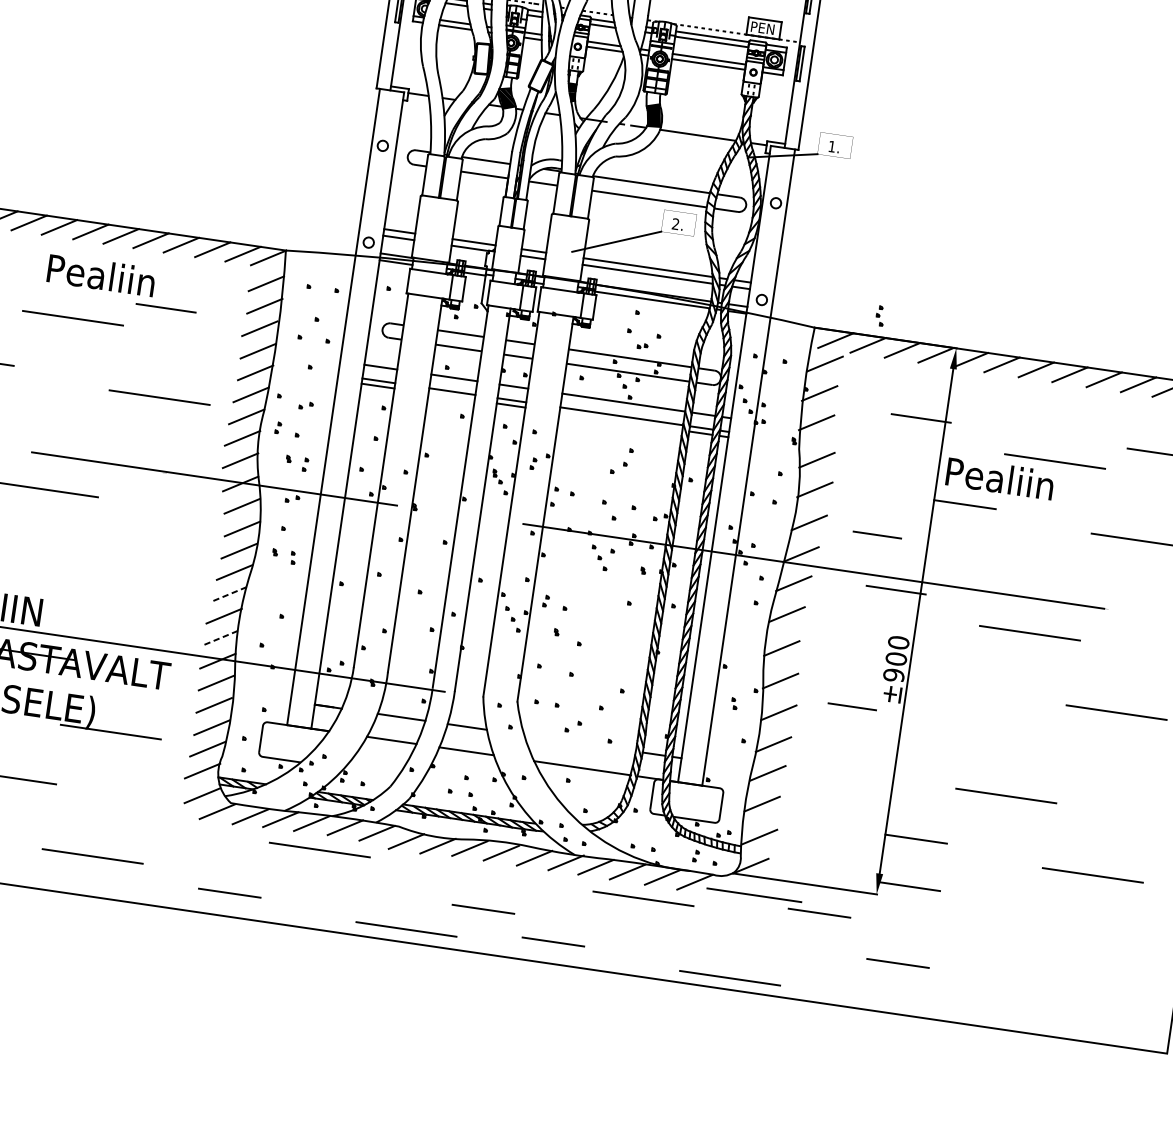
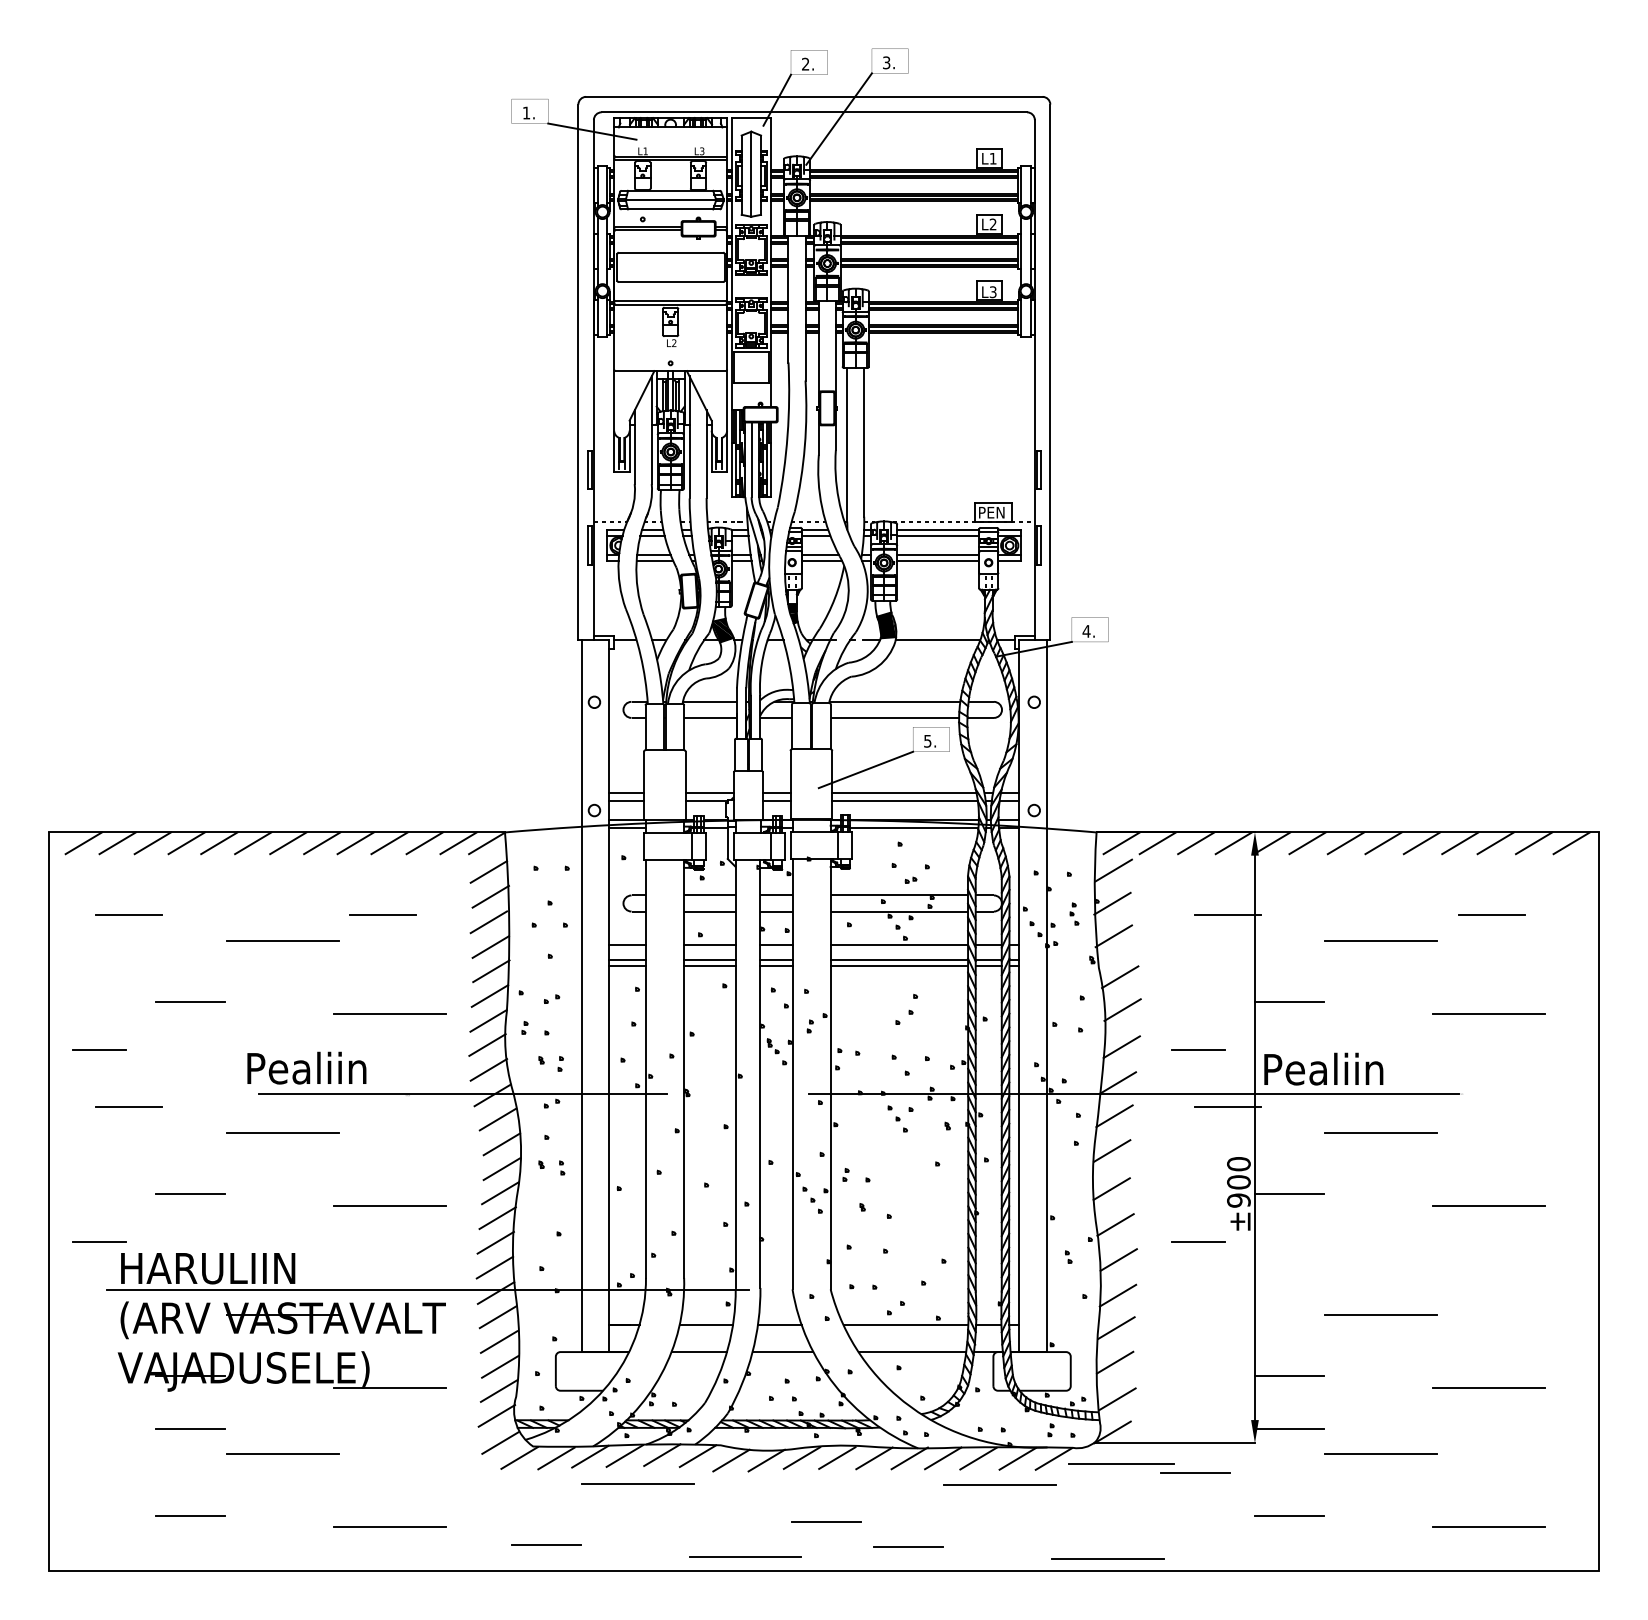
text: (831, 146) -> (1086, 631), 1. -> 4.
text: (675, 223) -> (927, 740), 2. -> 5.
text: (101, 274) -> (306, 1067), moved
part: (880, 315) -> (1074, 913), moved
line: (451, 397) -> (709, 966), added
line: (621, 421) -> (899, 966), added
text: (999, 478) -> (1323, 1068), moved
line: (134, 569) -> (390, 1205), added
line: (228, 594) -> (497, 1218), dashed -> solid
line: (219, 638) -> (494, 1267), dashed -> solid
line: (939, 676) -> (1288, 1194), added
line: (579, 743) -> (905, 1325), added
line: (988, 920) -> (1381, 1453), added
line: (1074, 999) -> (1488, 1526), added

